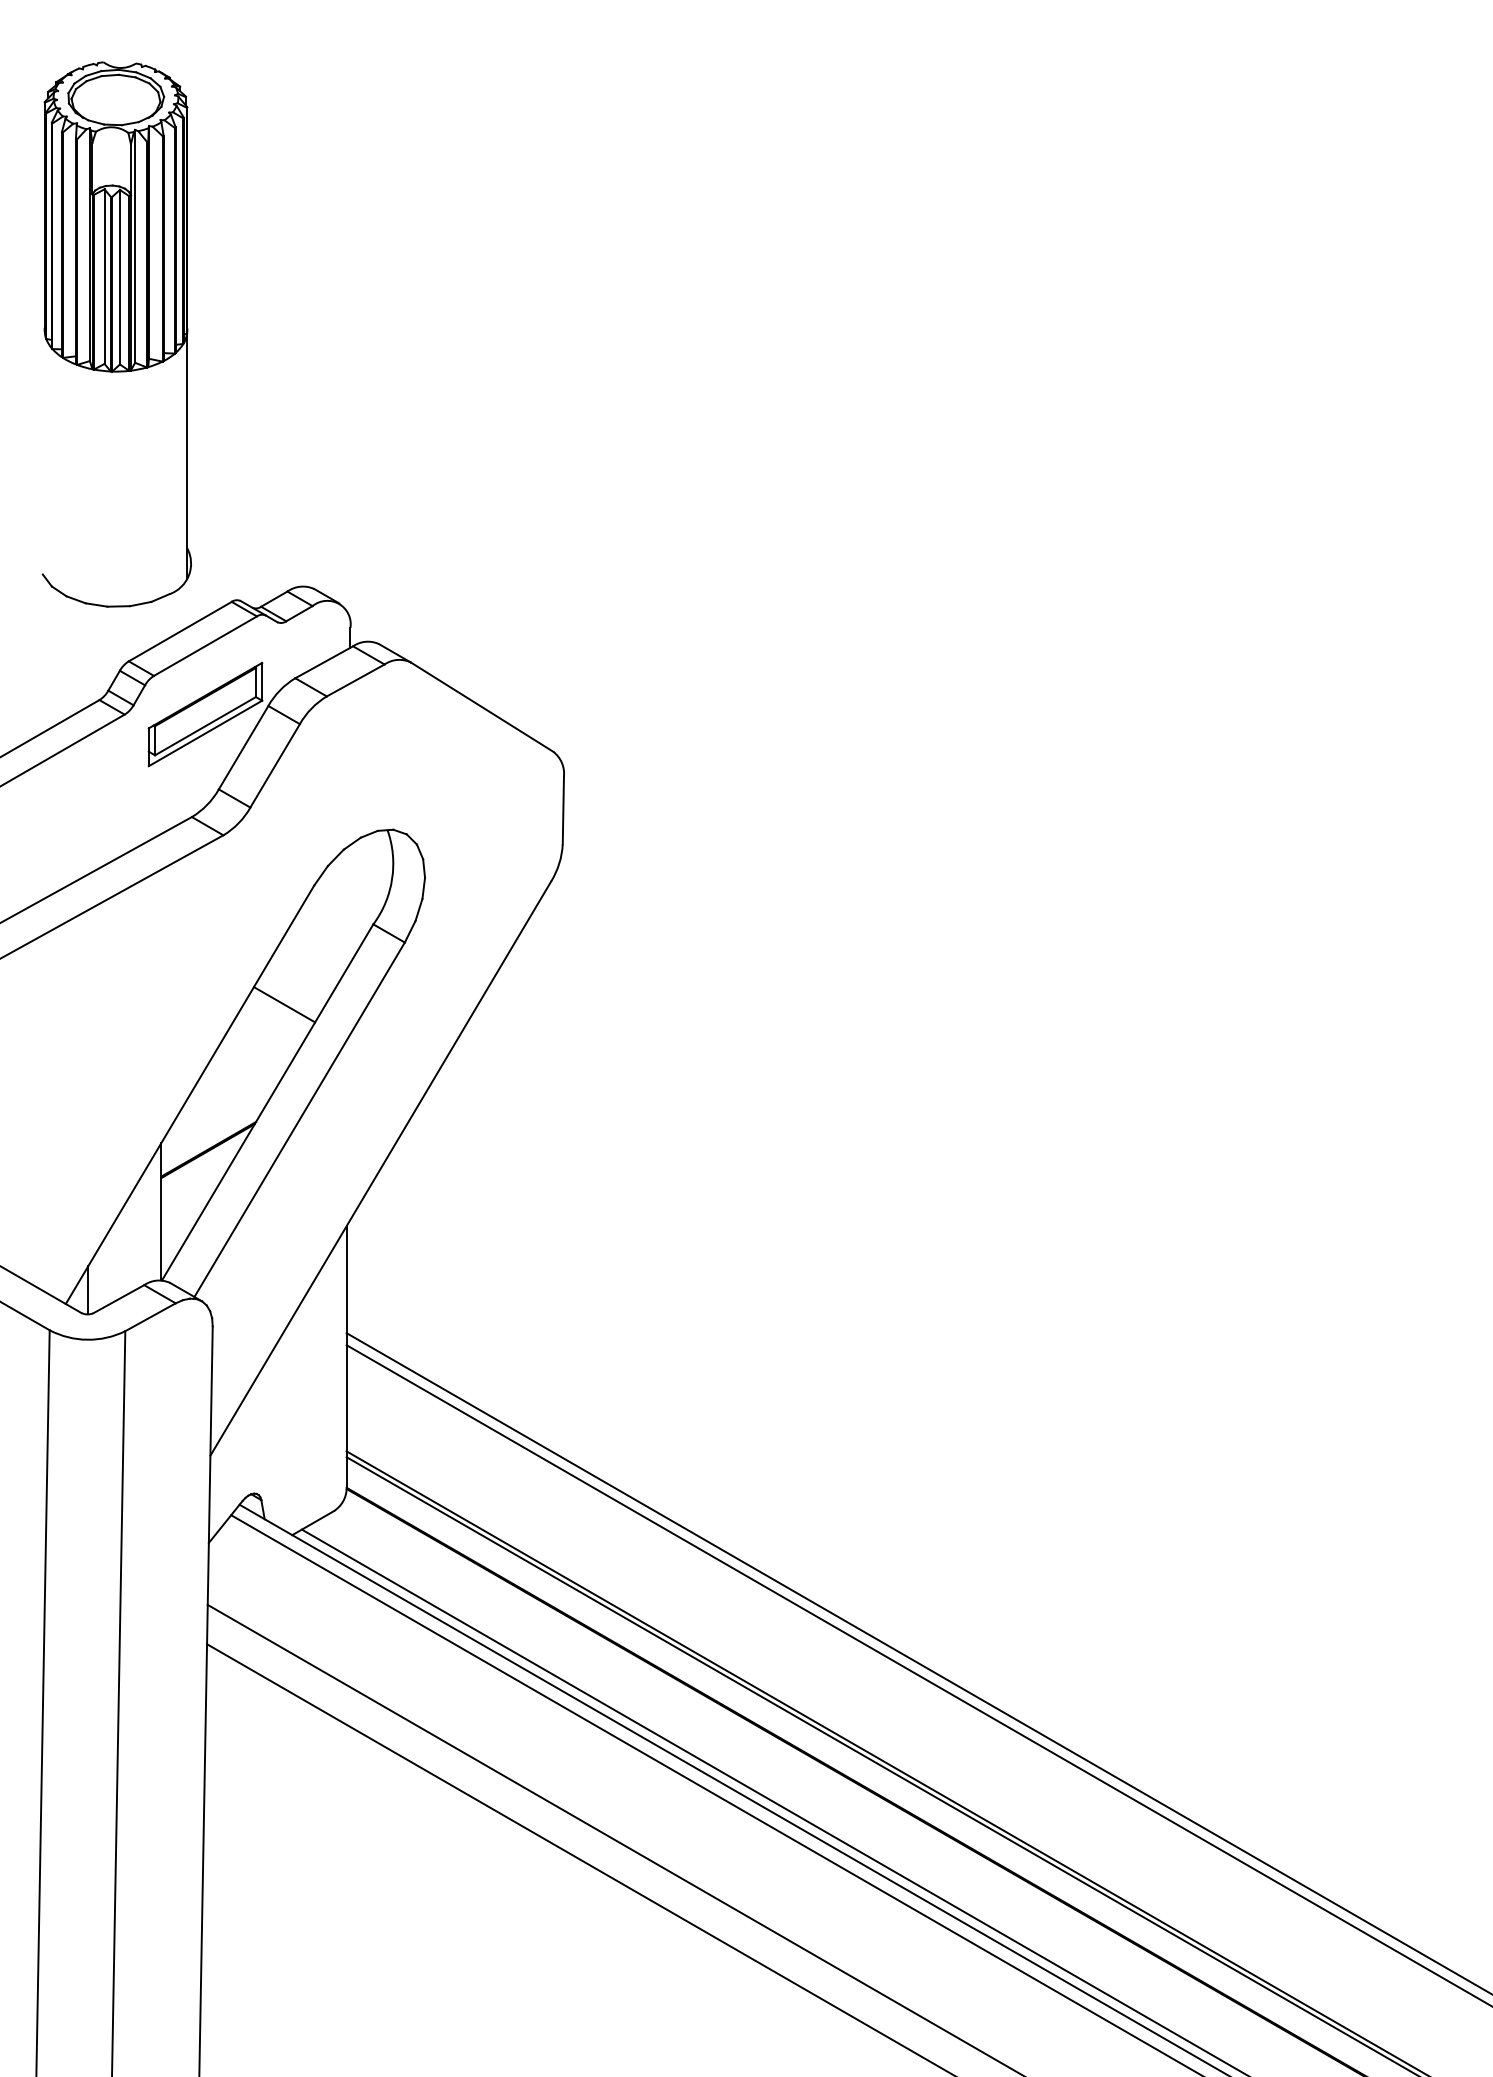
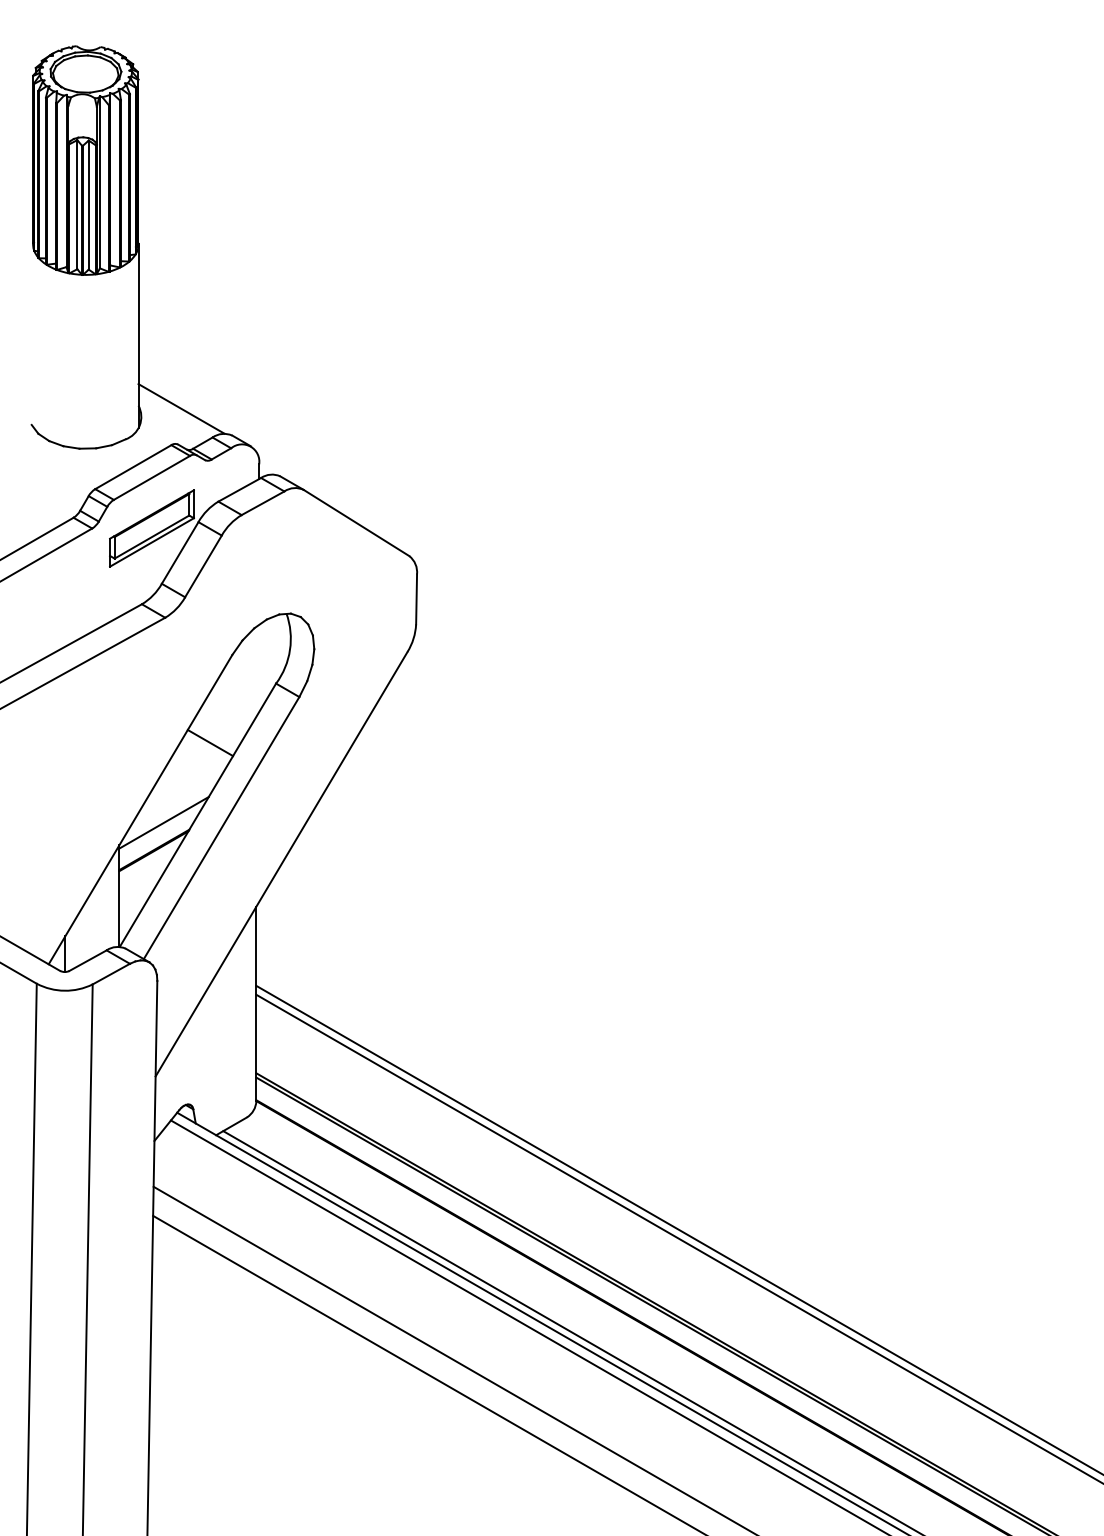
line: (245, 552) -> (181, 408), added
line: (221, 1112) -> (163, 822), added

